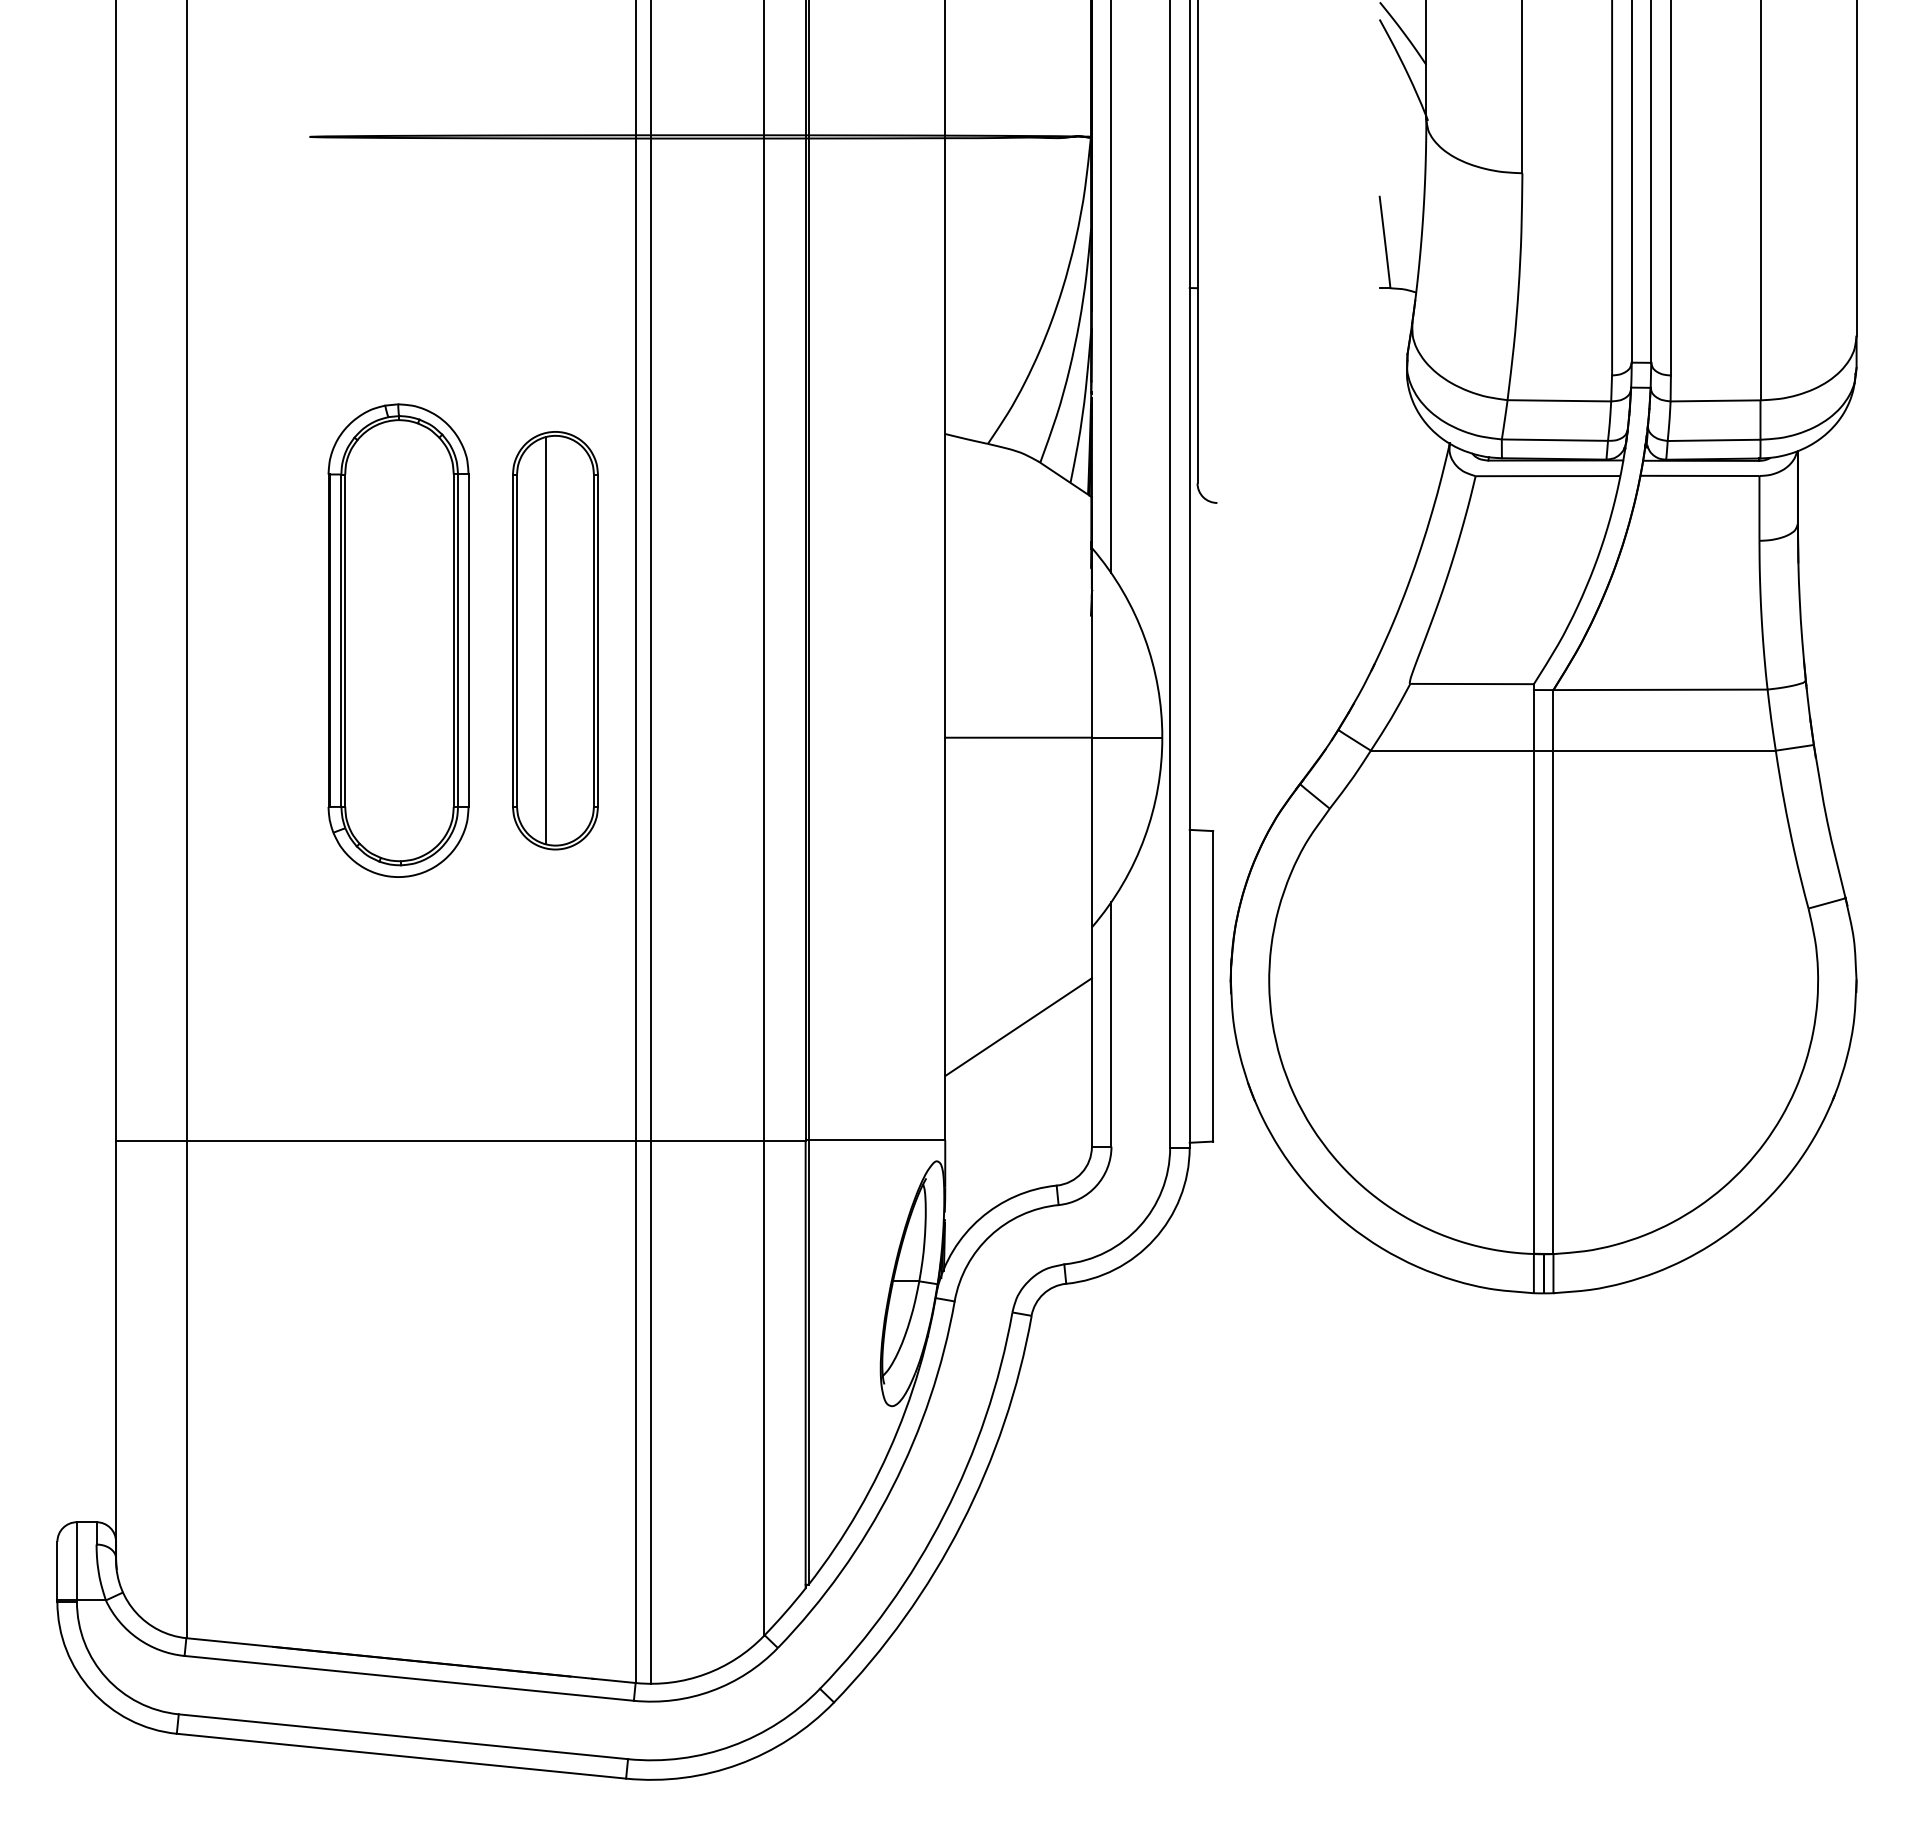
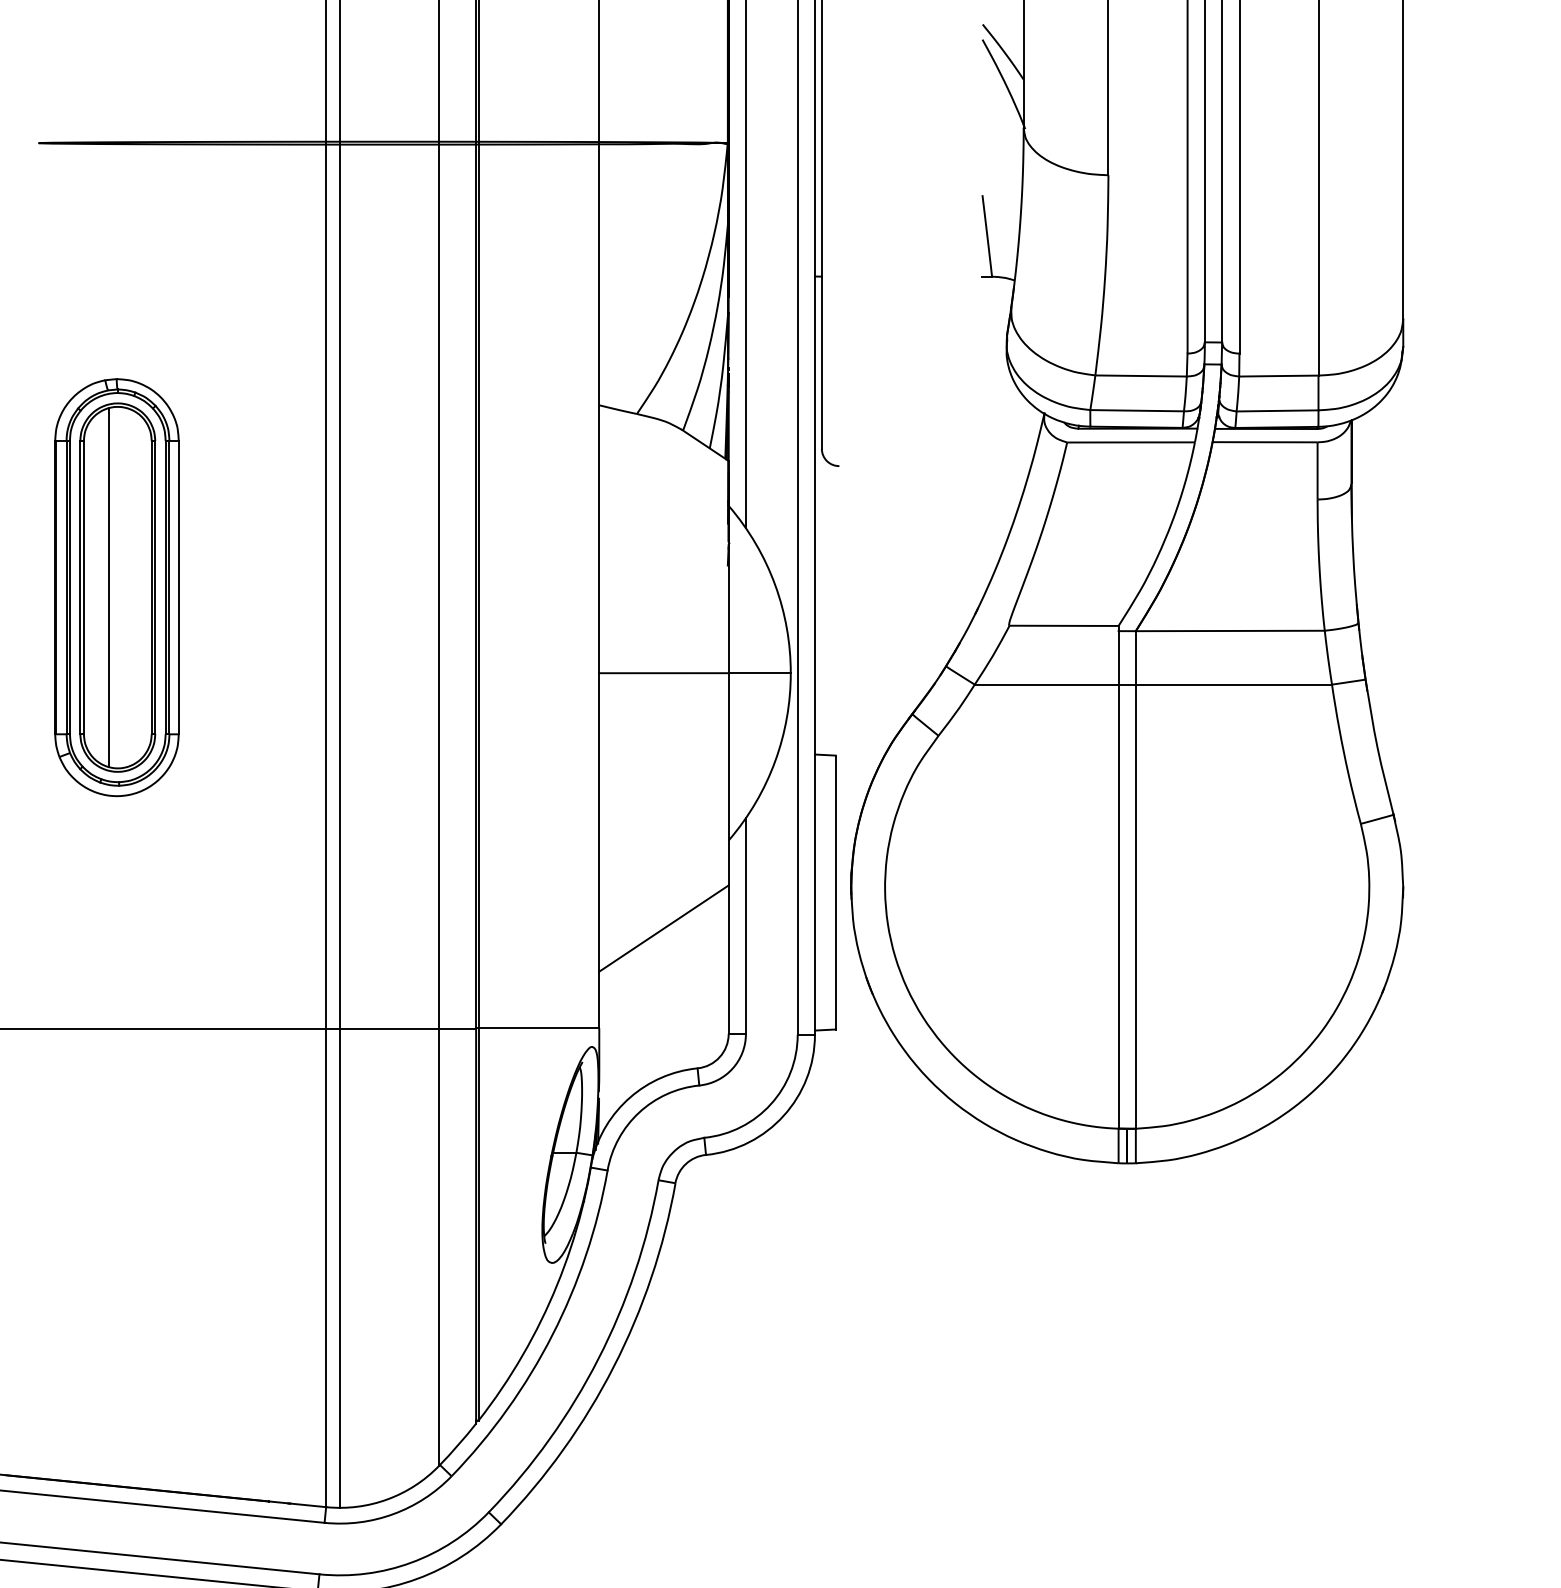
part: (555, 640) -> (117, 587), moved

